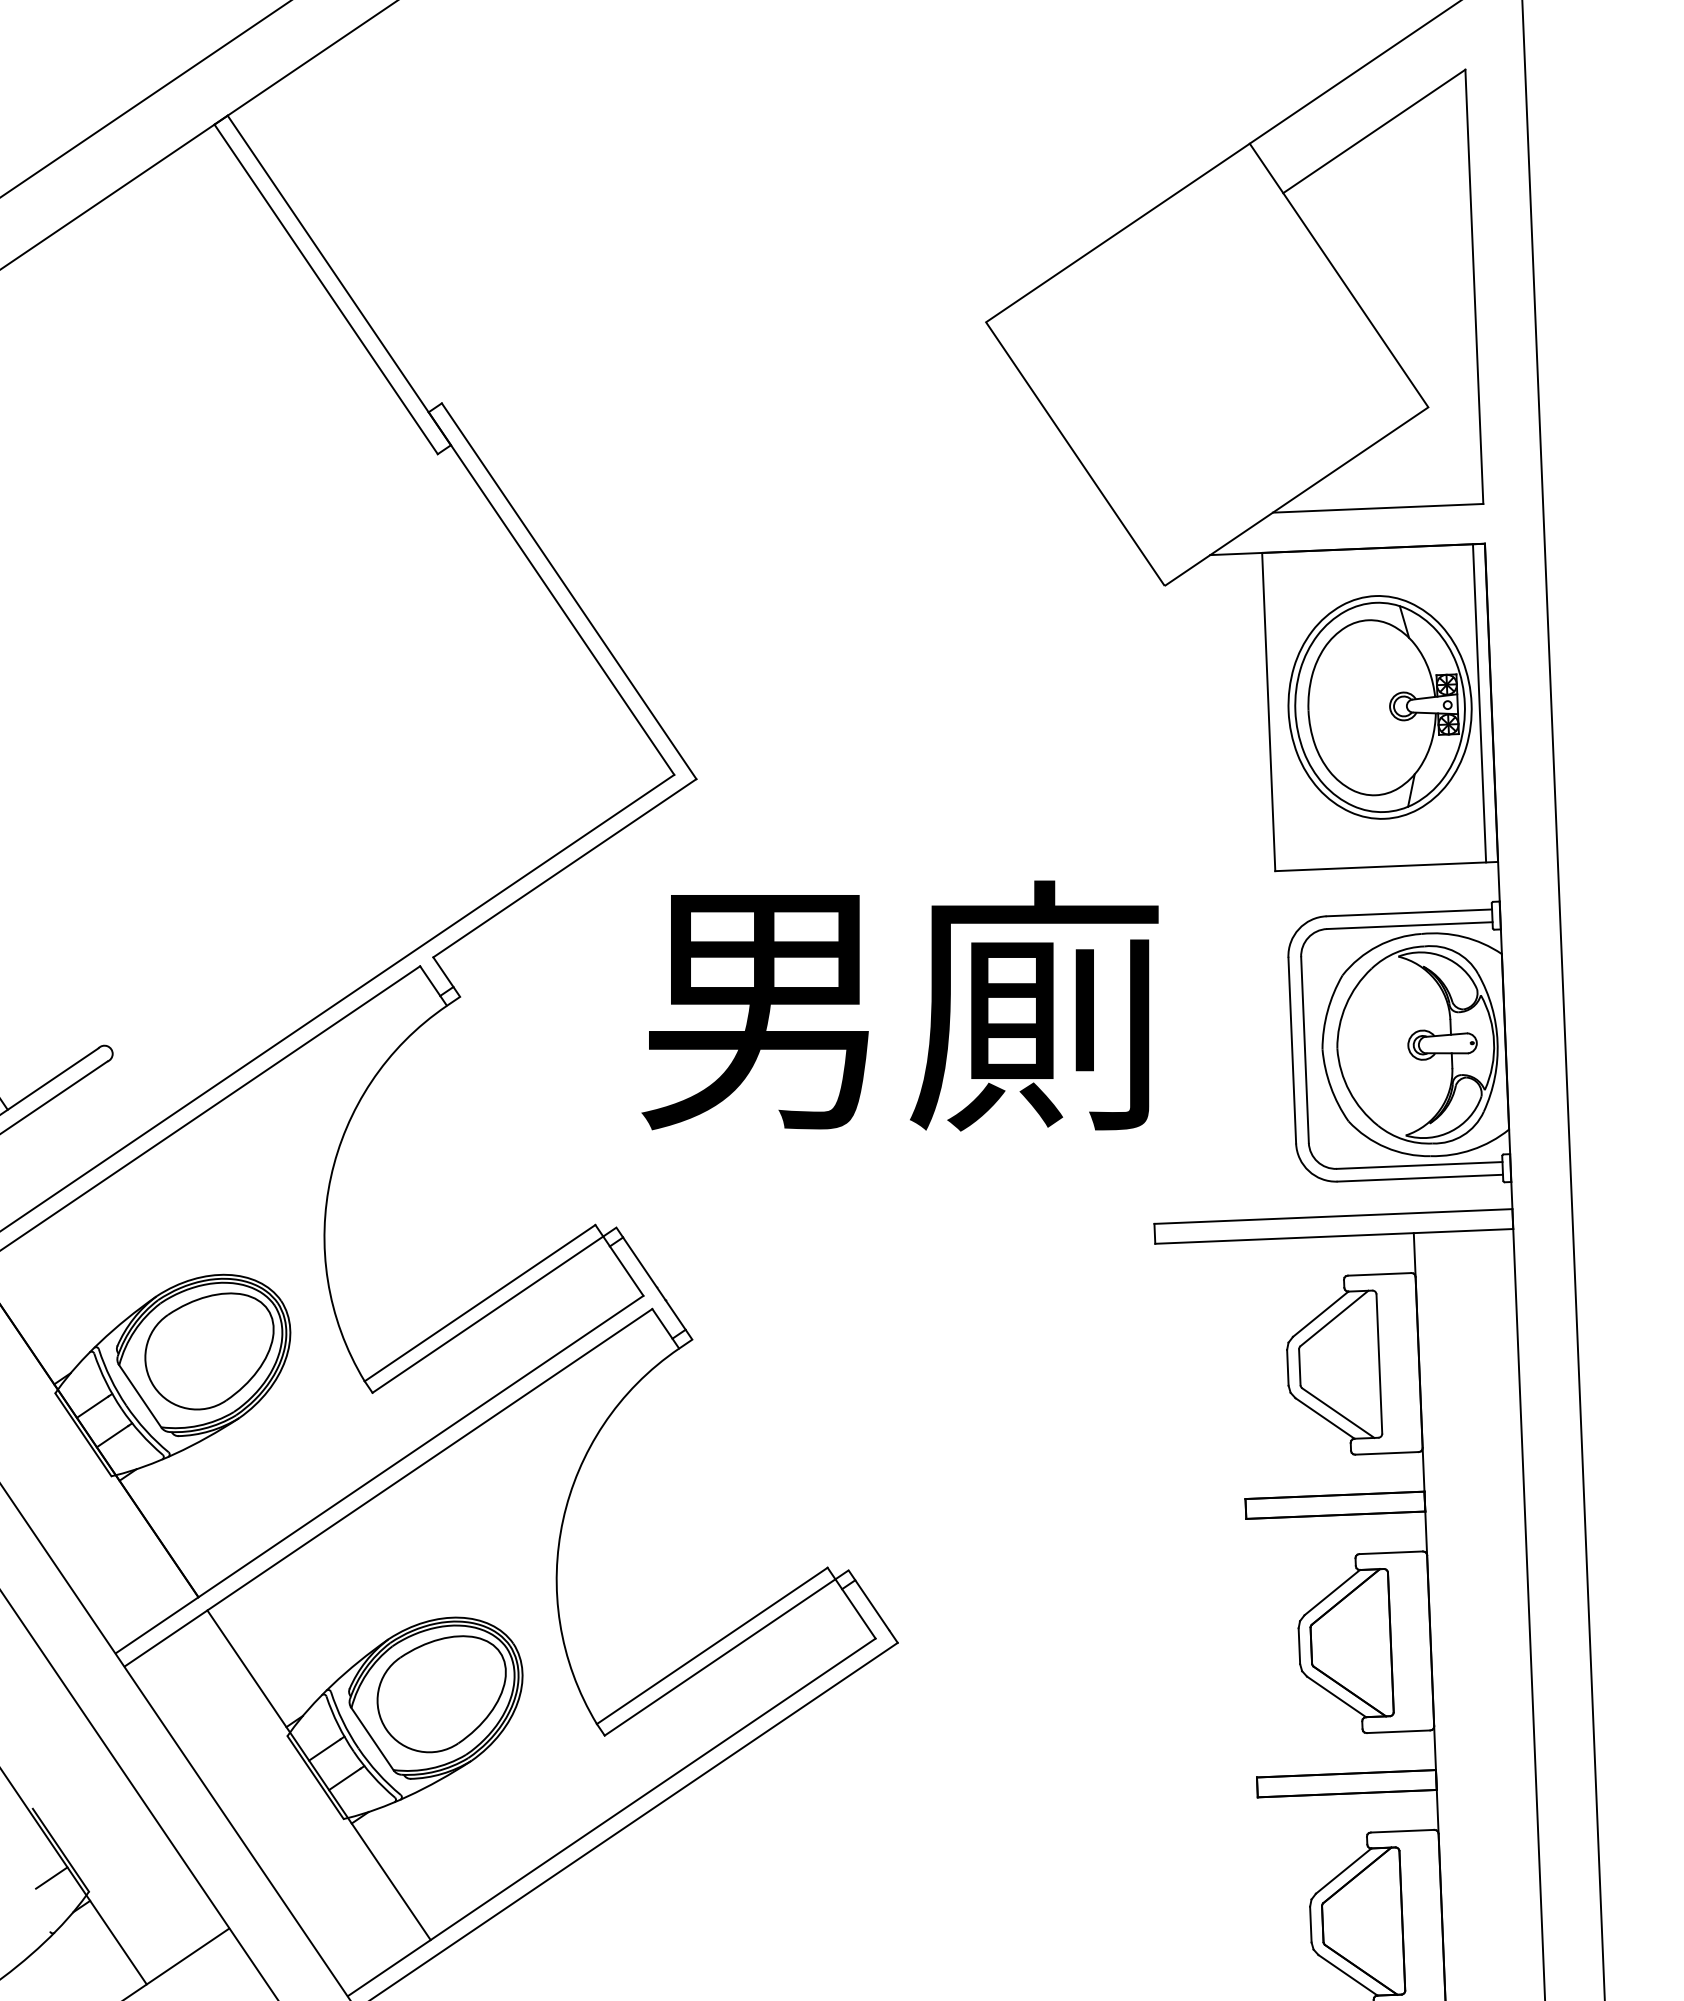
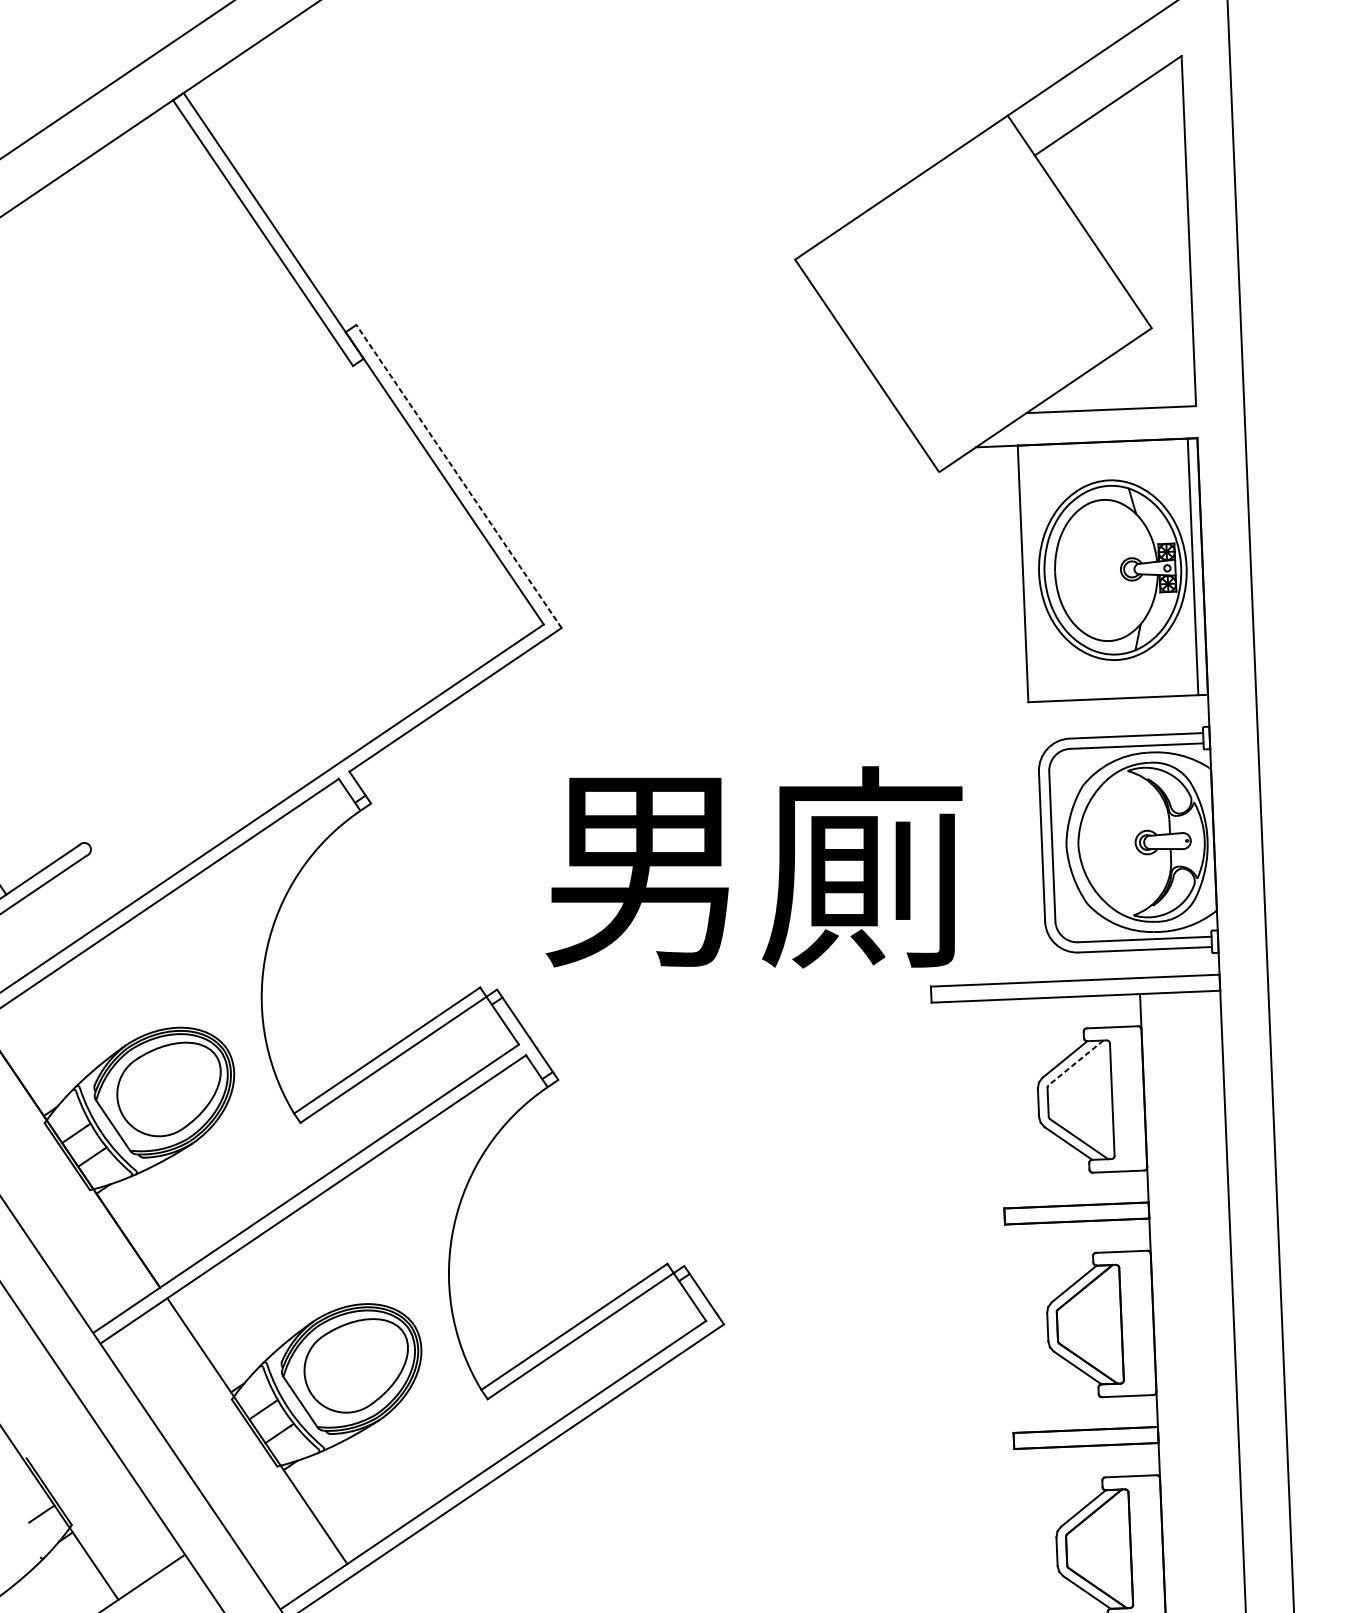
line: (569, 591) -> (459, 476), solid -> dashed
text: (899, 1005) -> (753, 866), moved
line: (1334, 1318) -> (1076, 1062), solid -> dashed

